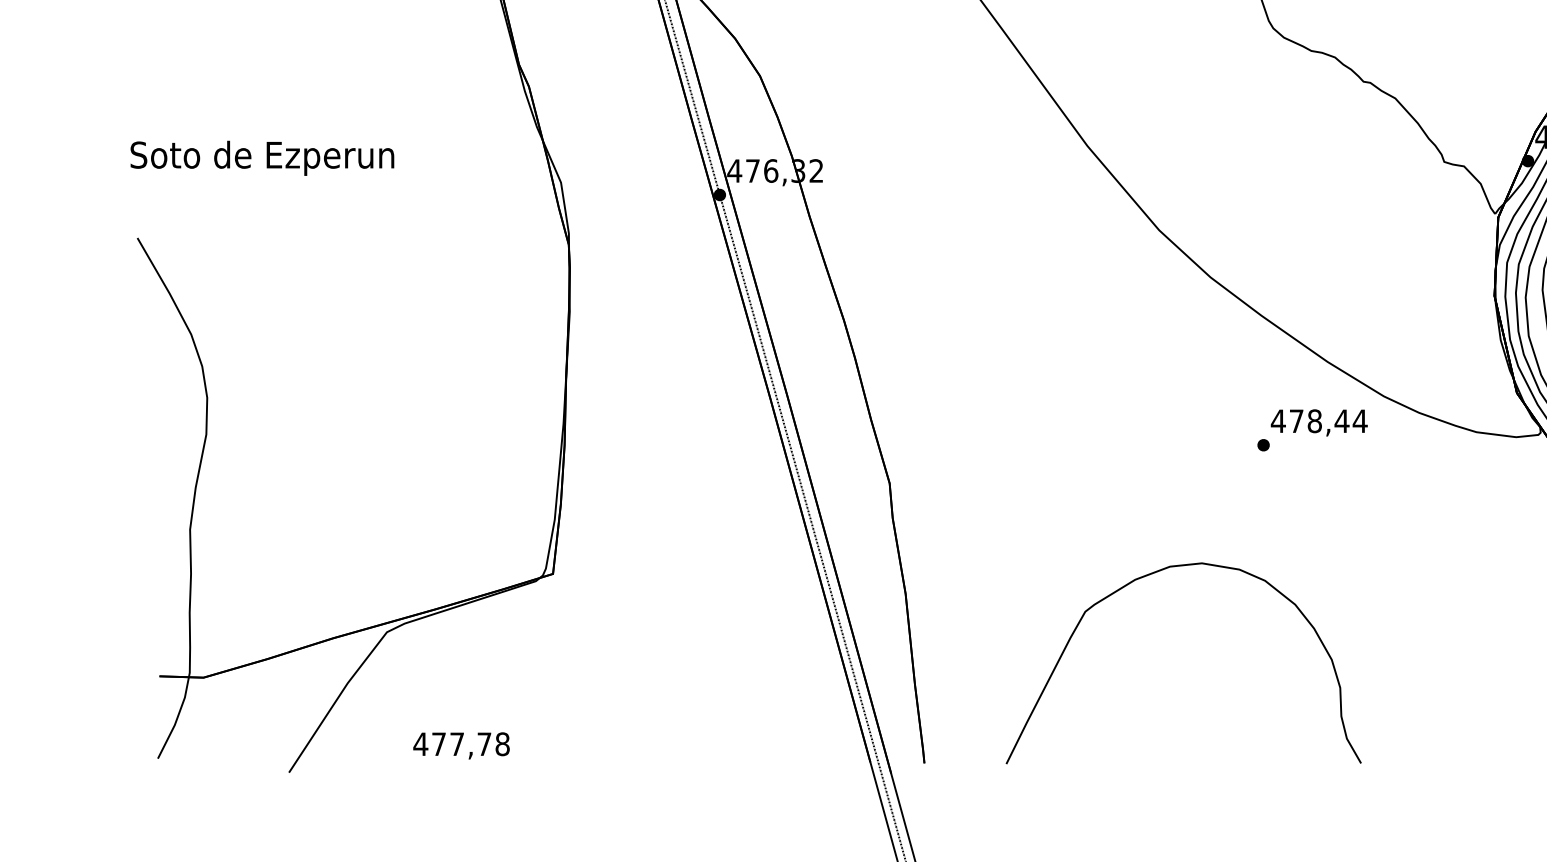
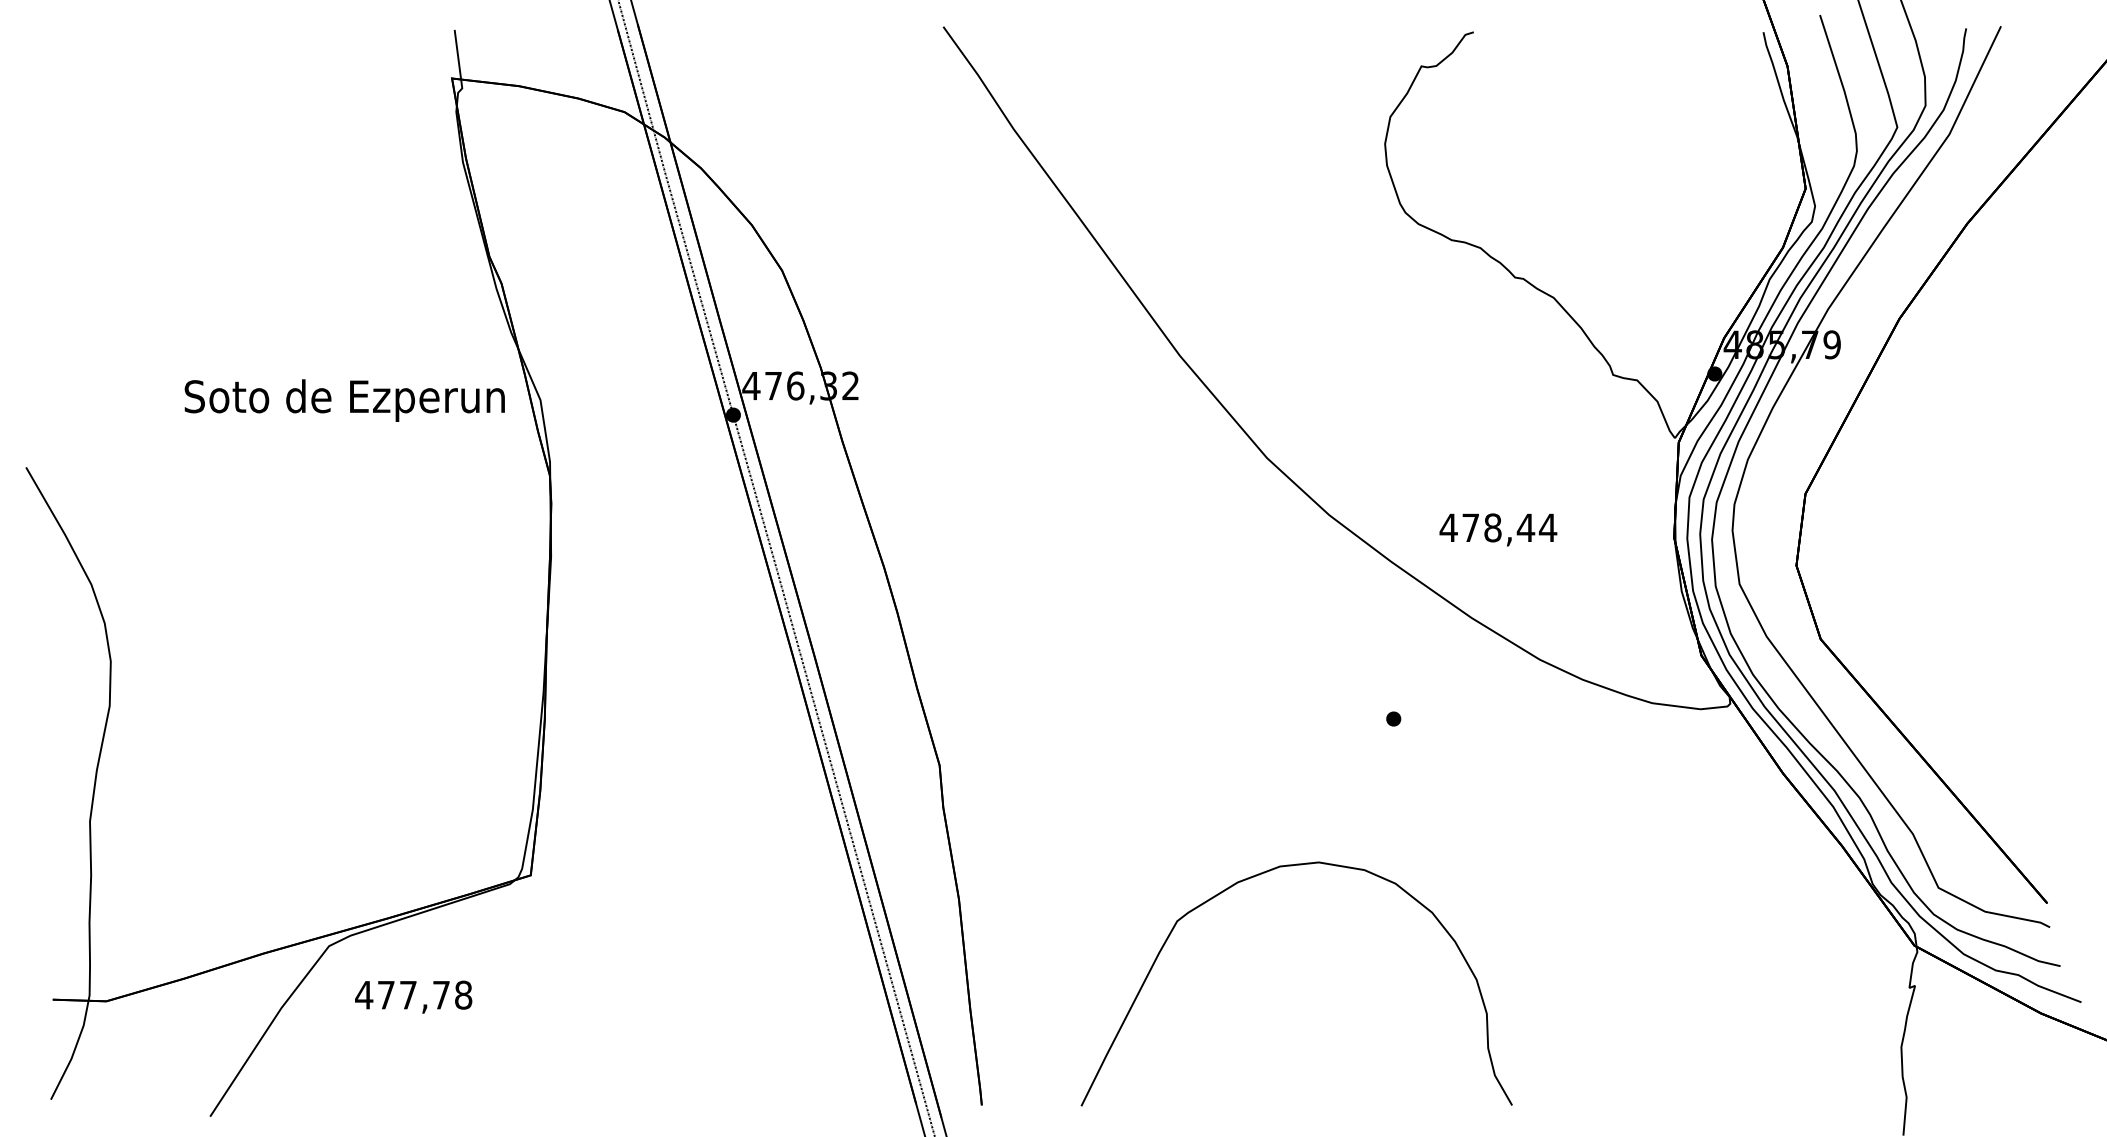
text: (262, 158) -> (344, 400), moved
text: (1319, 422) -> (1498, 529), moved
text: (461, 745) -> (413, 996), moved

